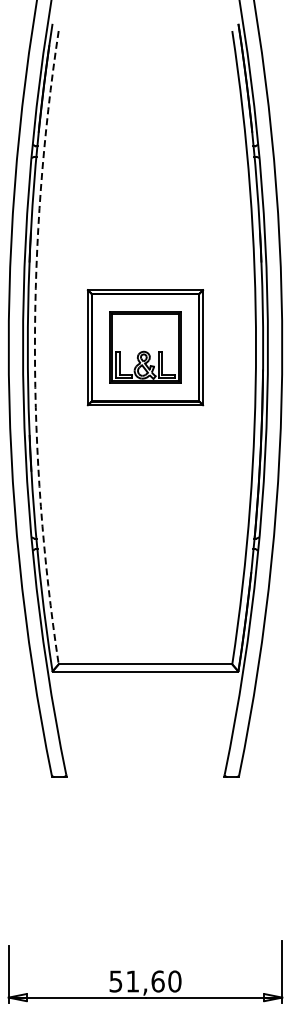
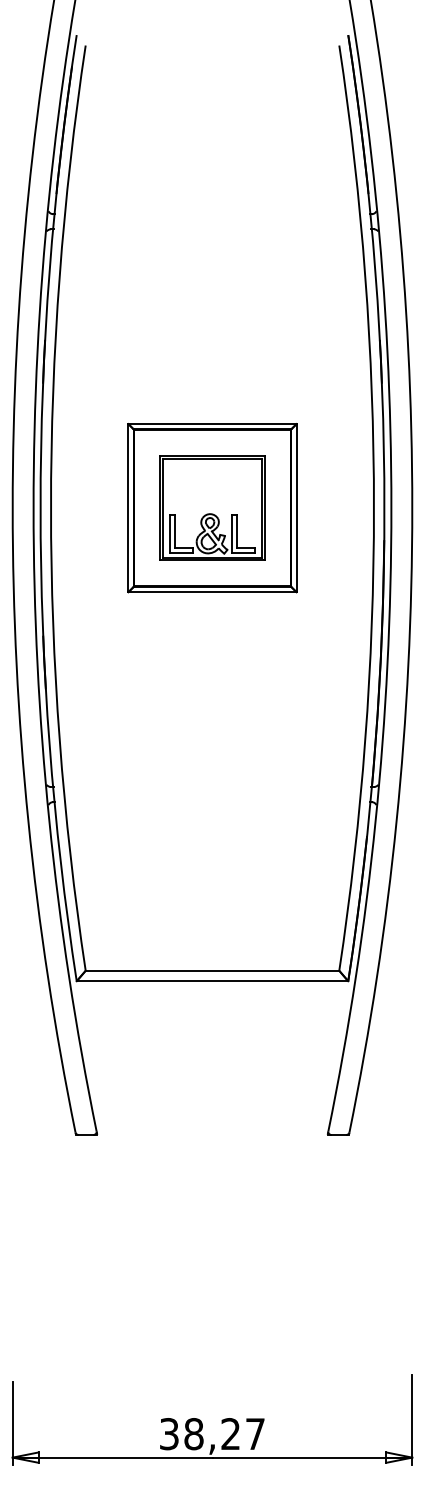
arc: (34, 347) -> (50, 507), dashed -> solid
text: (145, 981) -> (212, 1434), 51,60 -> 38,27

